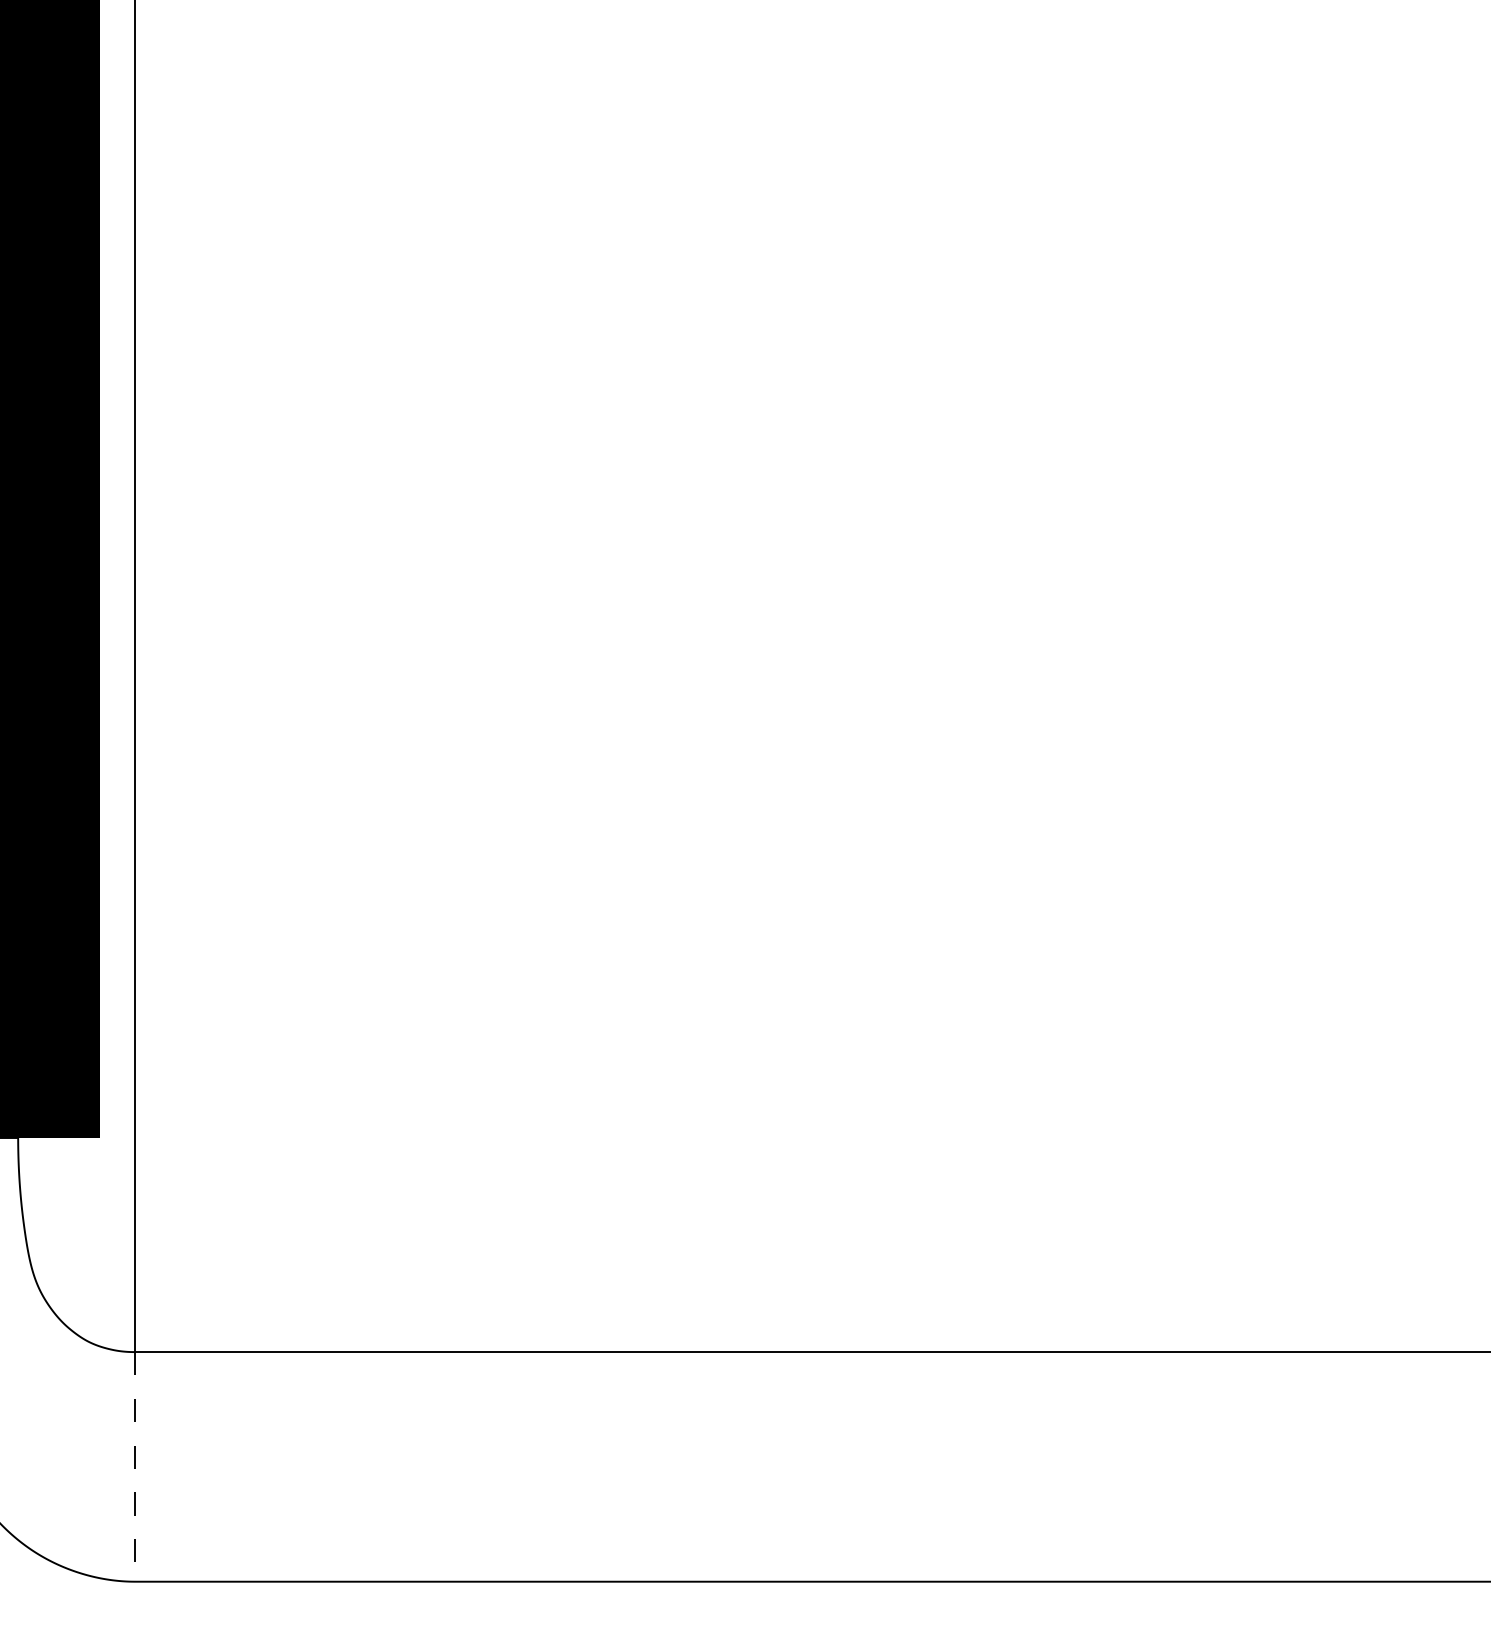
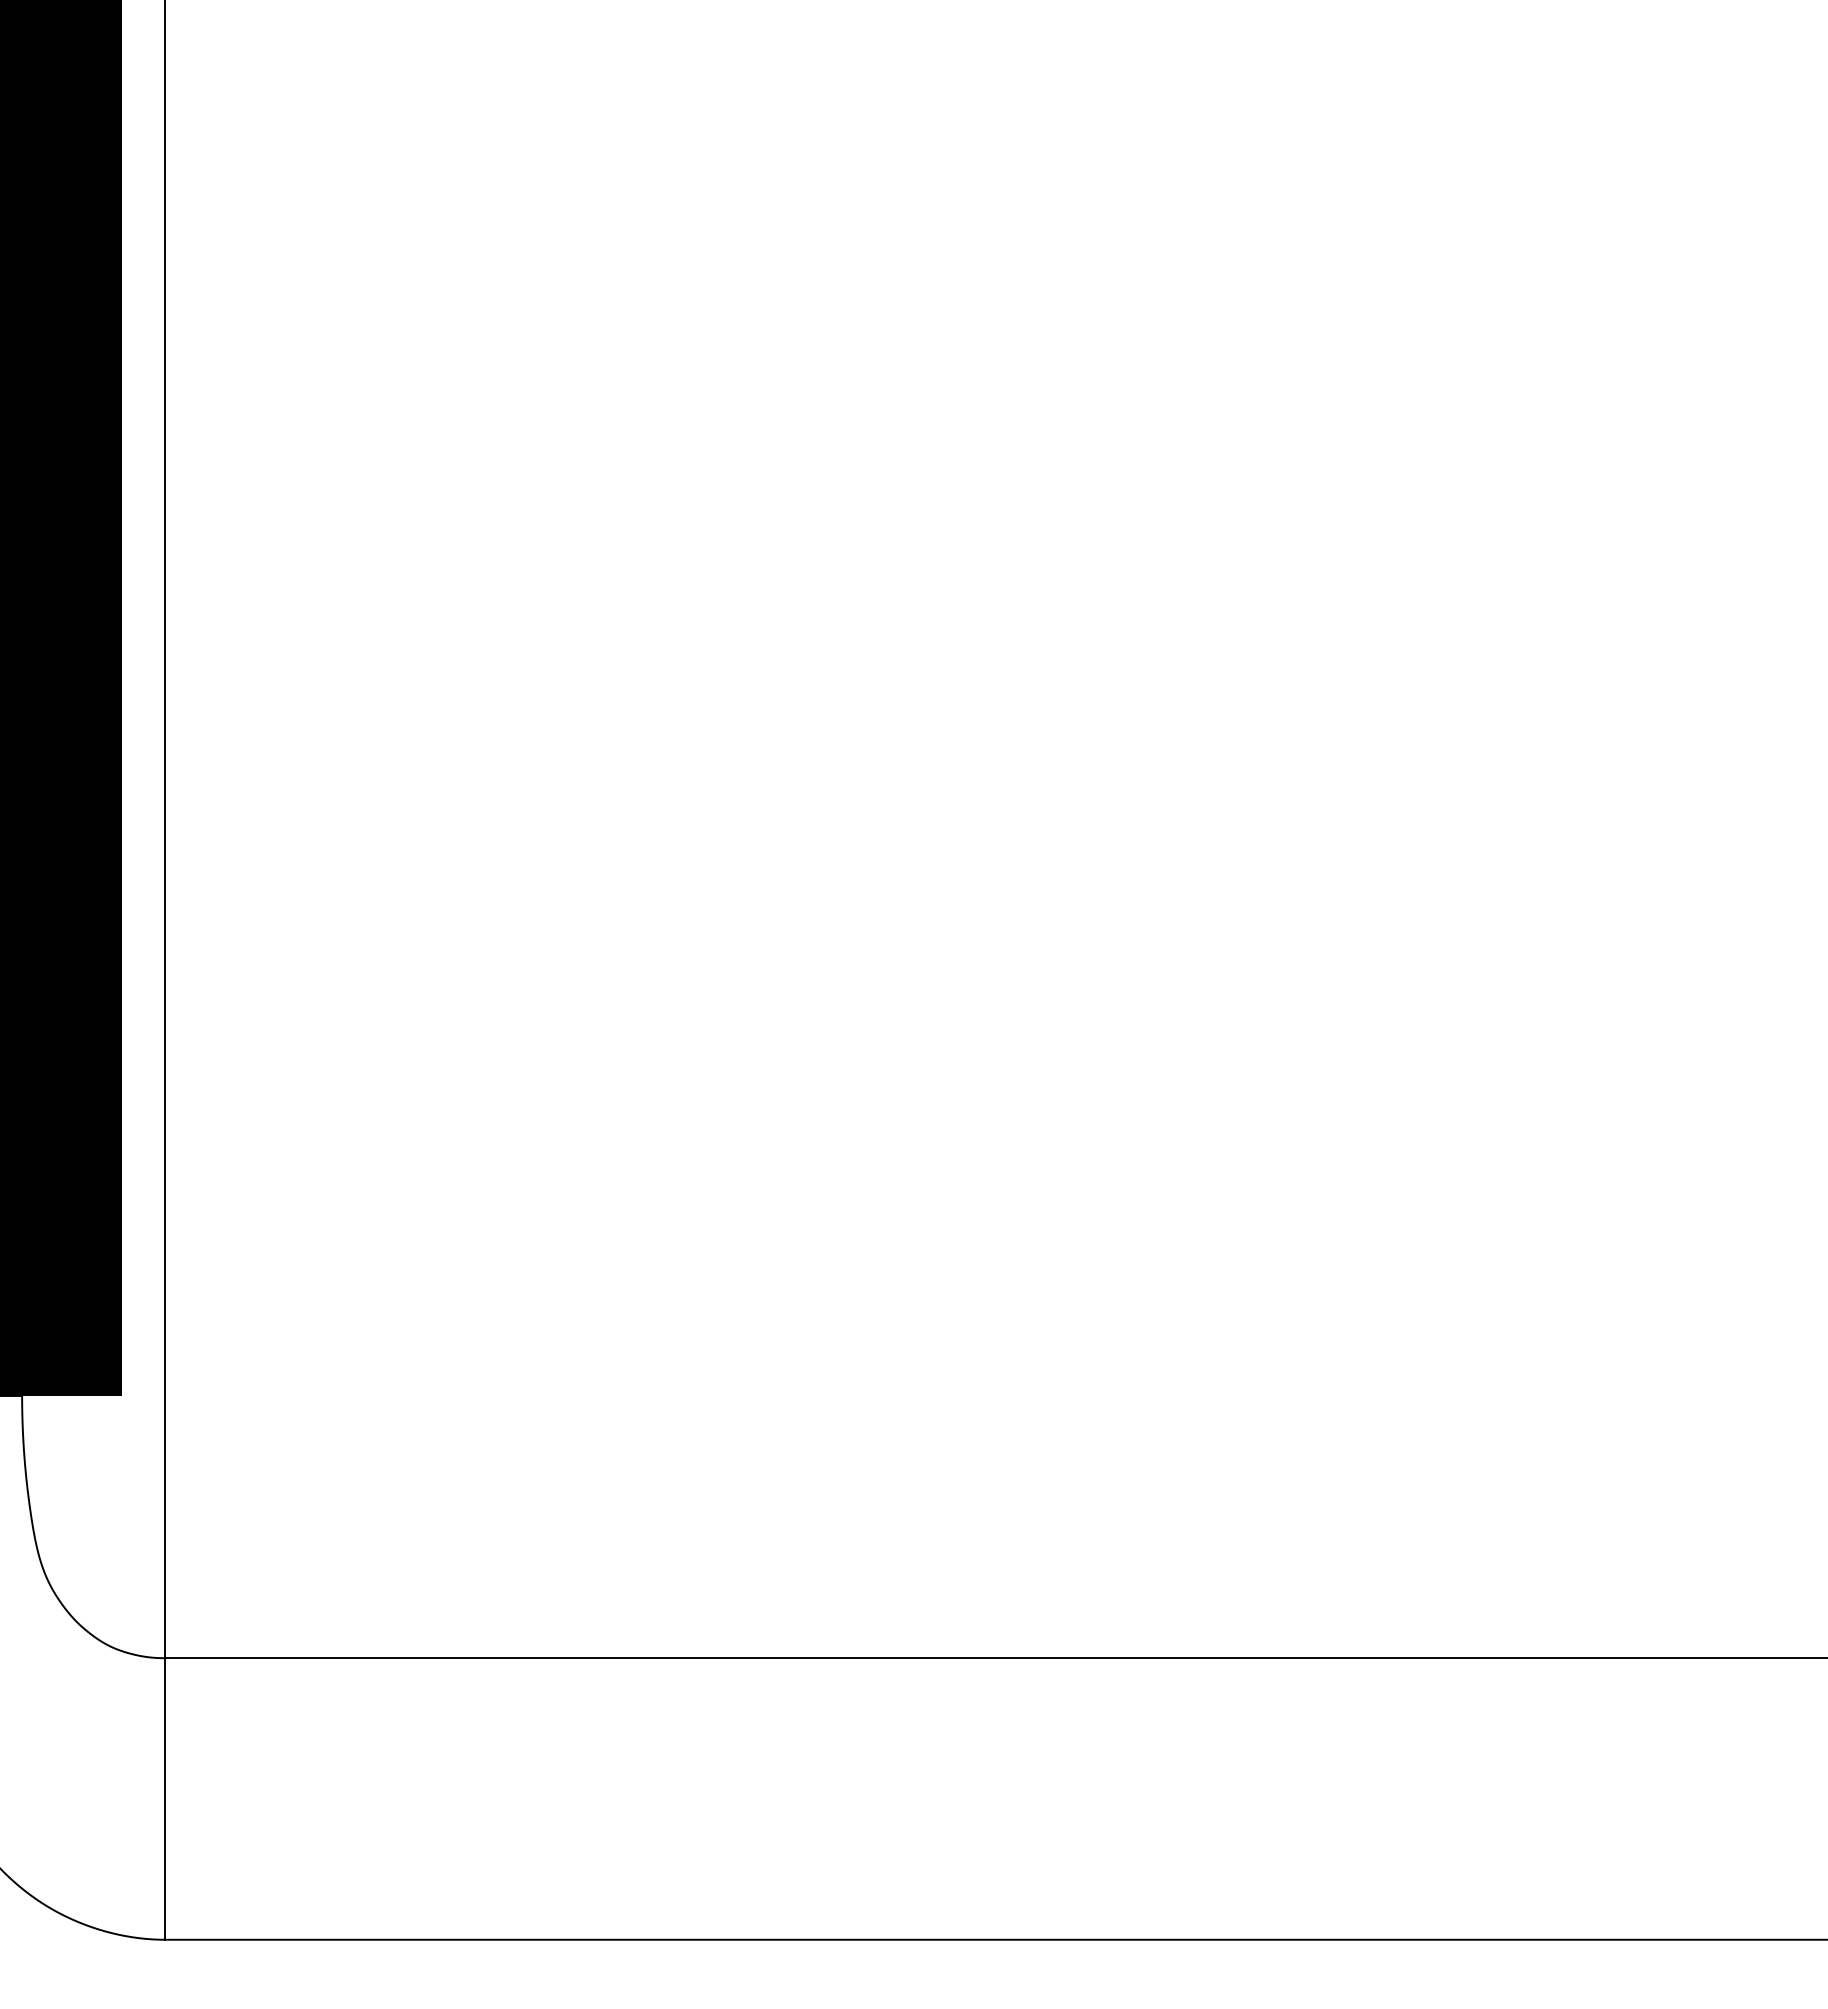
line: (135, 1466) -> (165, 1798), dashed -> solid

